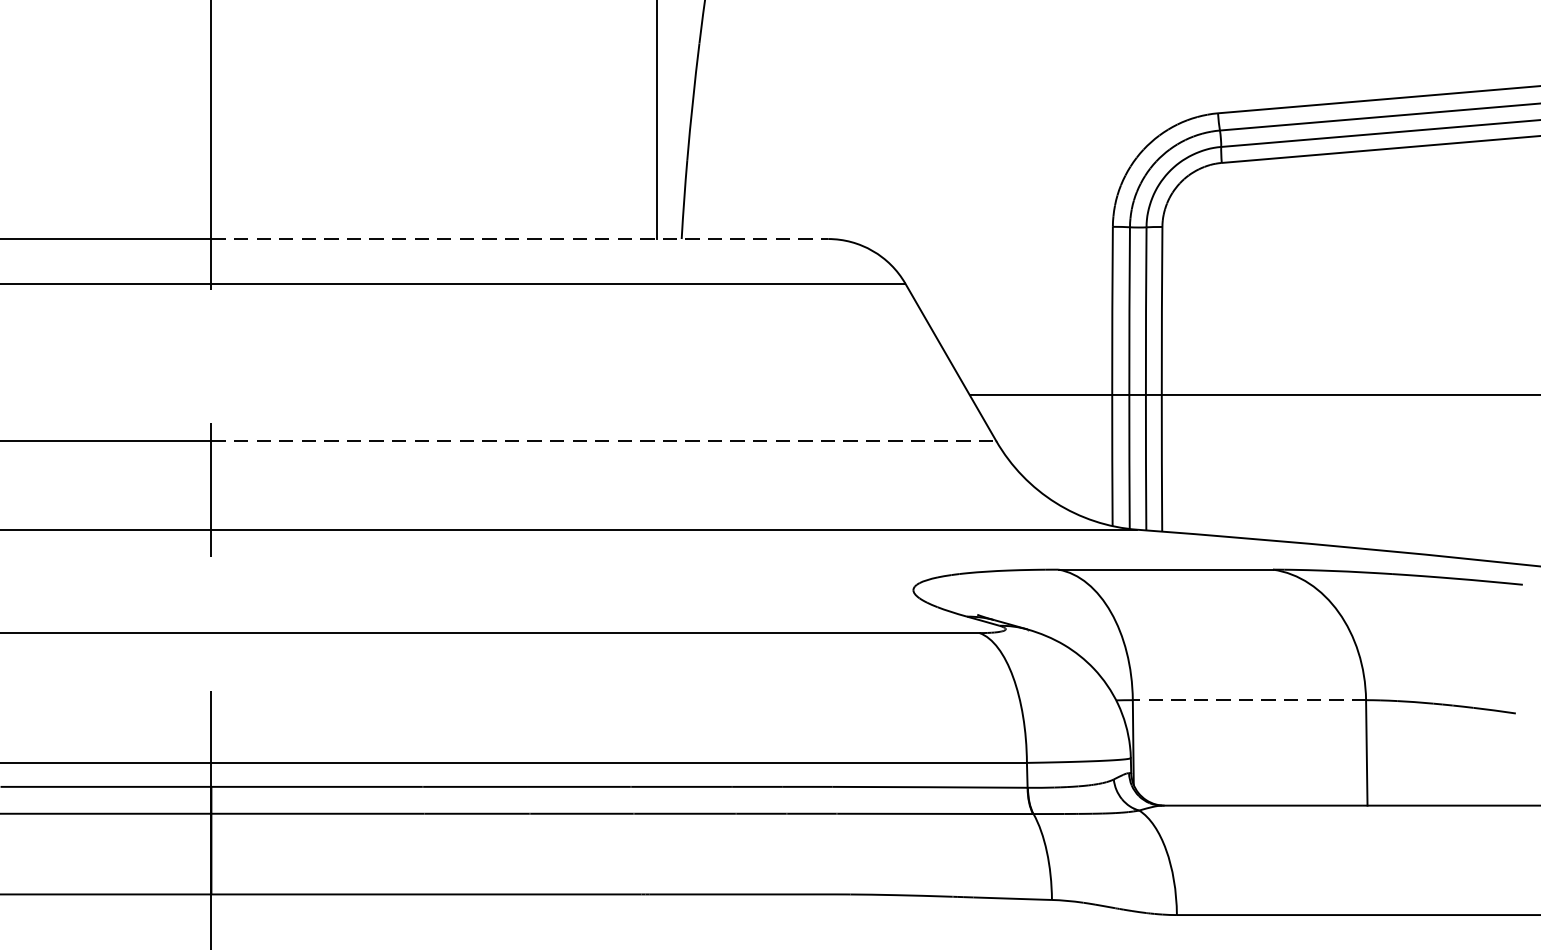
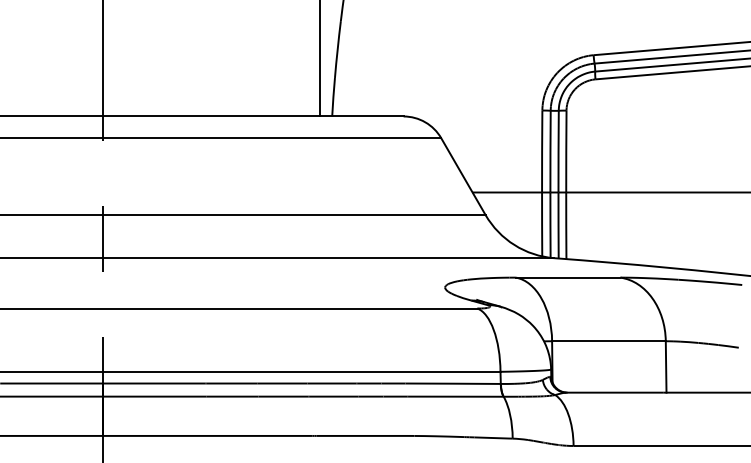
line: (520, 239) -> (253, 116), dashed -> solid
line: (604, 442) -> (294, 215), dashed -> solid
line: (1248, 700) -> (608, 341), dashed -> solid

